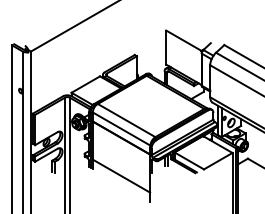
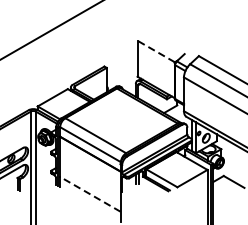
line: (183, 40) -> (155, 51), solid -> dashed
line: (121, 175) -> (90, 193), solid -> dashed

